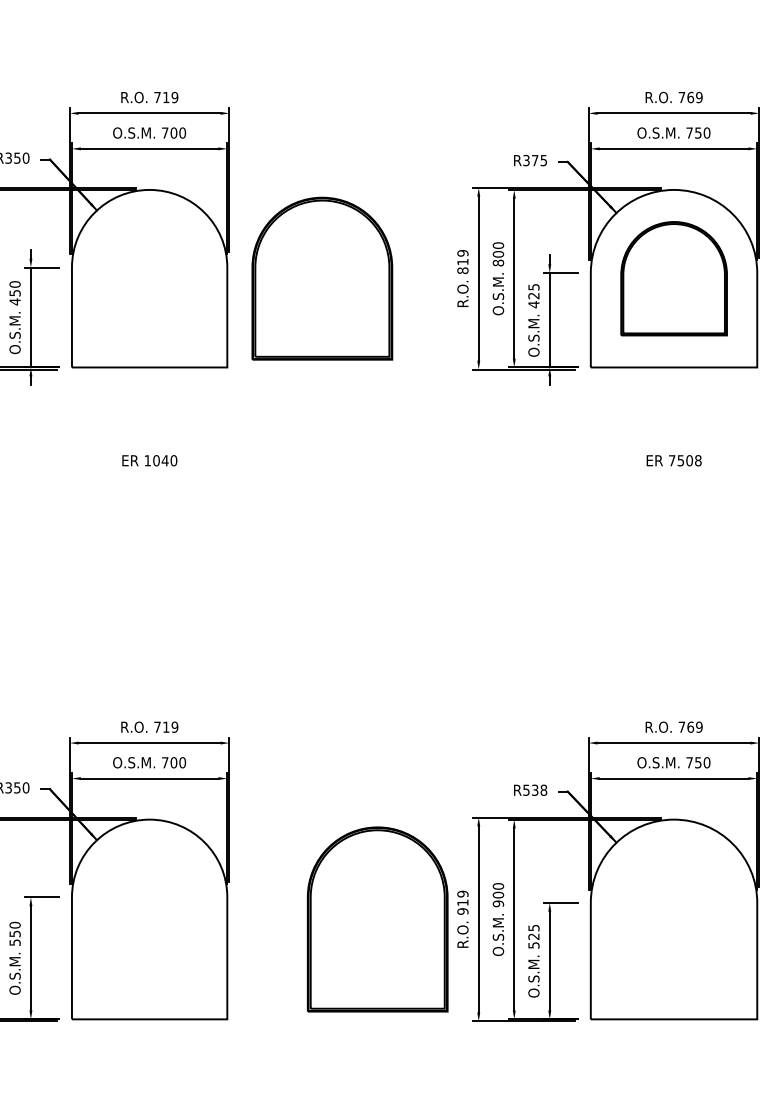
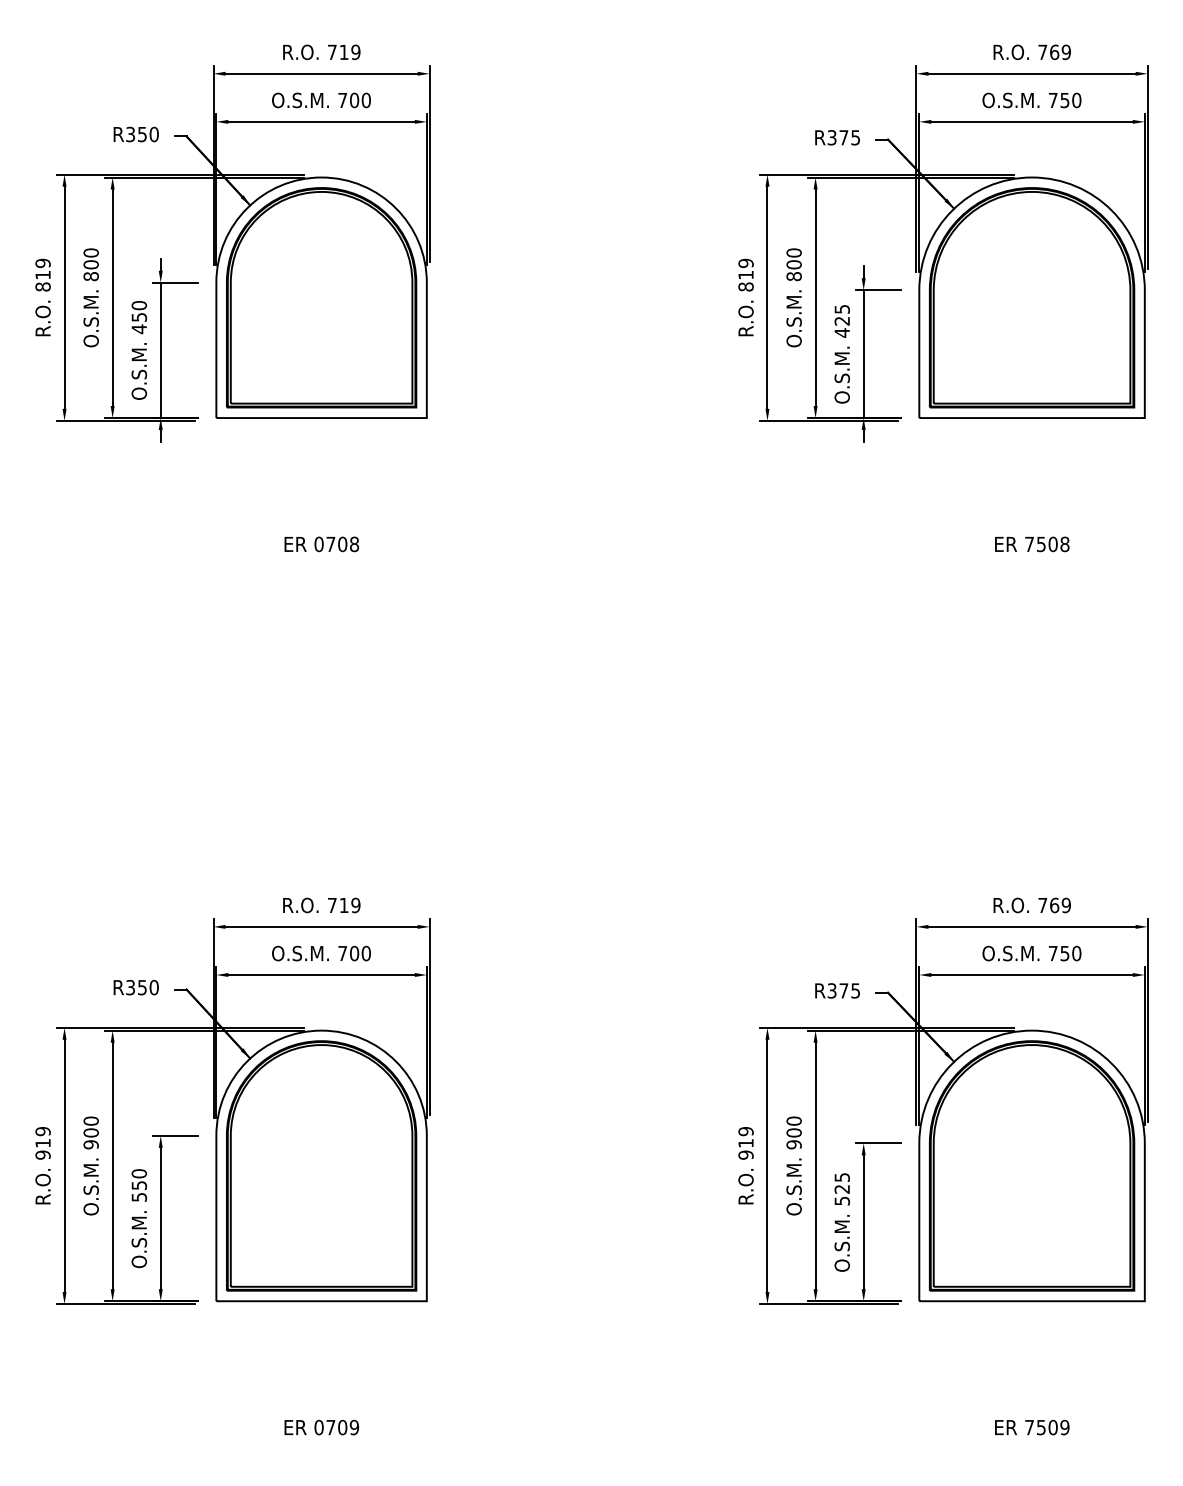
part: (322, 278) -> (321, 297), moved
part: (674, 278) -> (1032, 297), size x1.43
text: (160, 460) -> (336, 544), 1040 -> 0708
text: (535, 790) -> (844, 990), R538 -> R375
part: (377, 919) -> (321, 1165), moved
part: (674, 919) -> (1032, 1165), added

